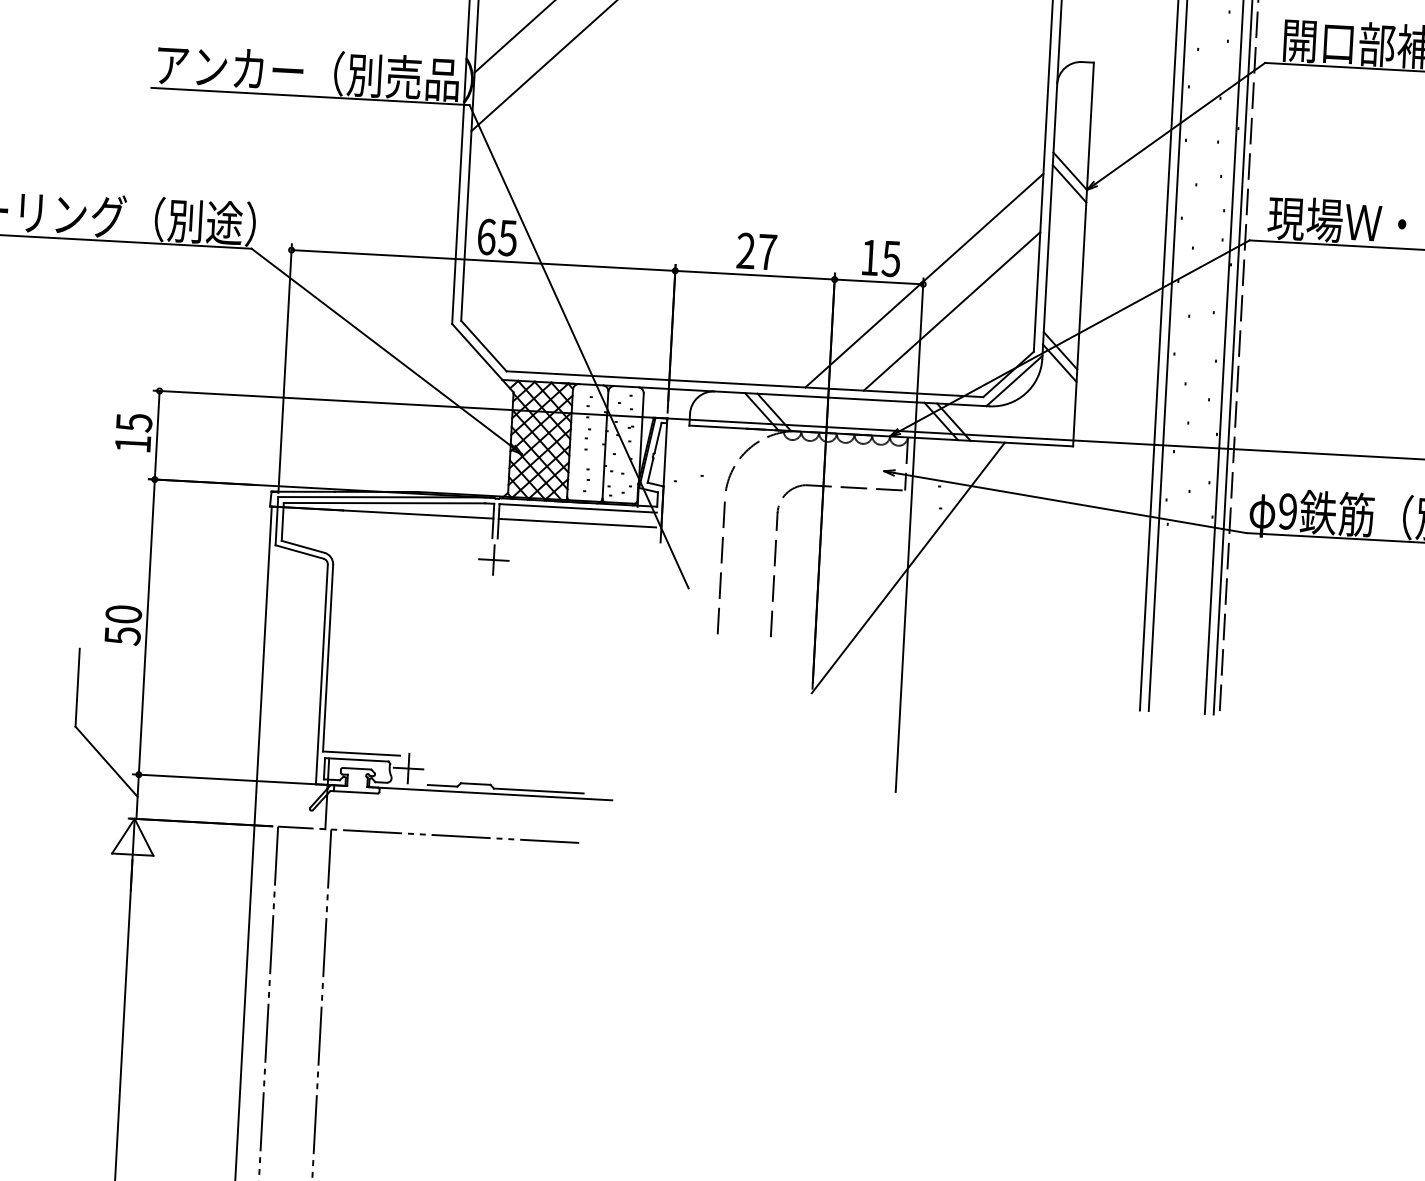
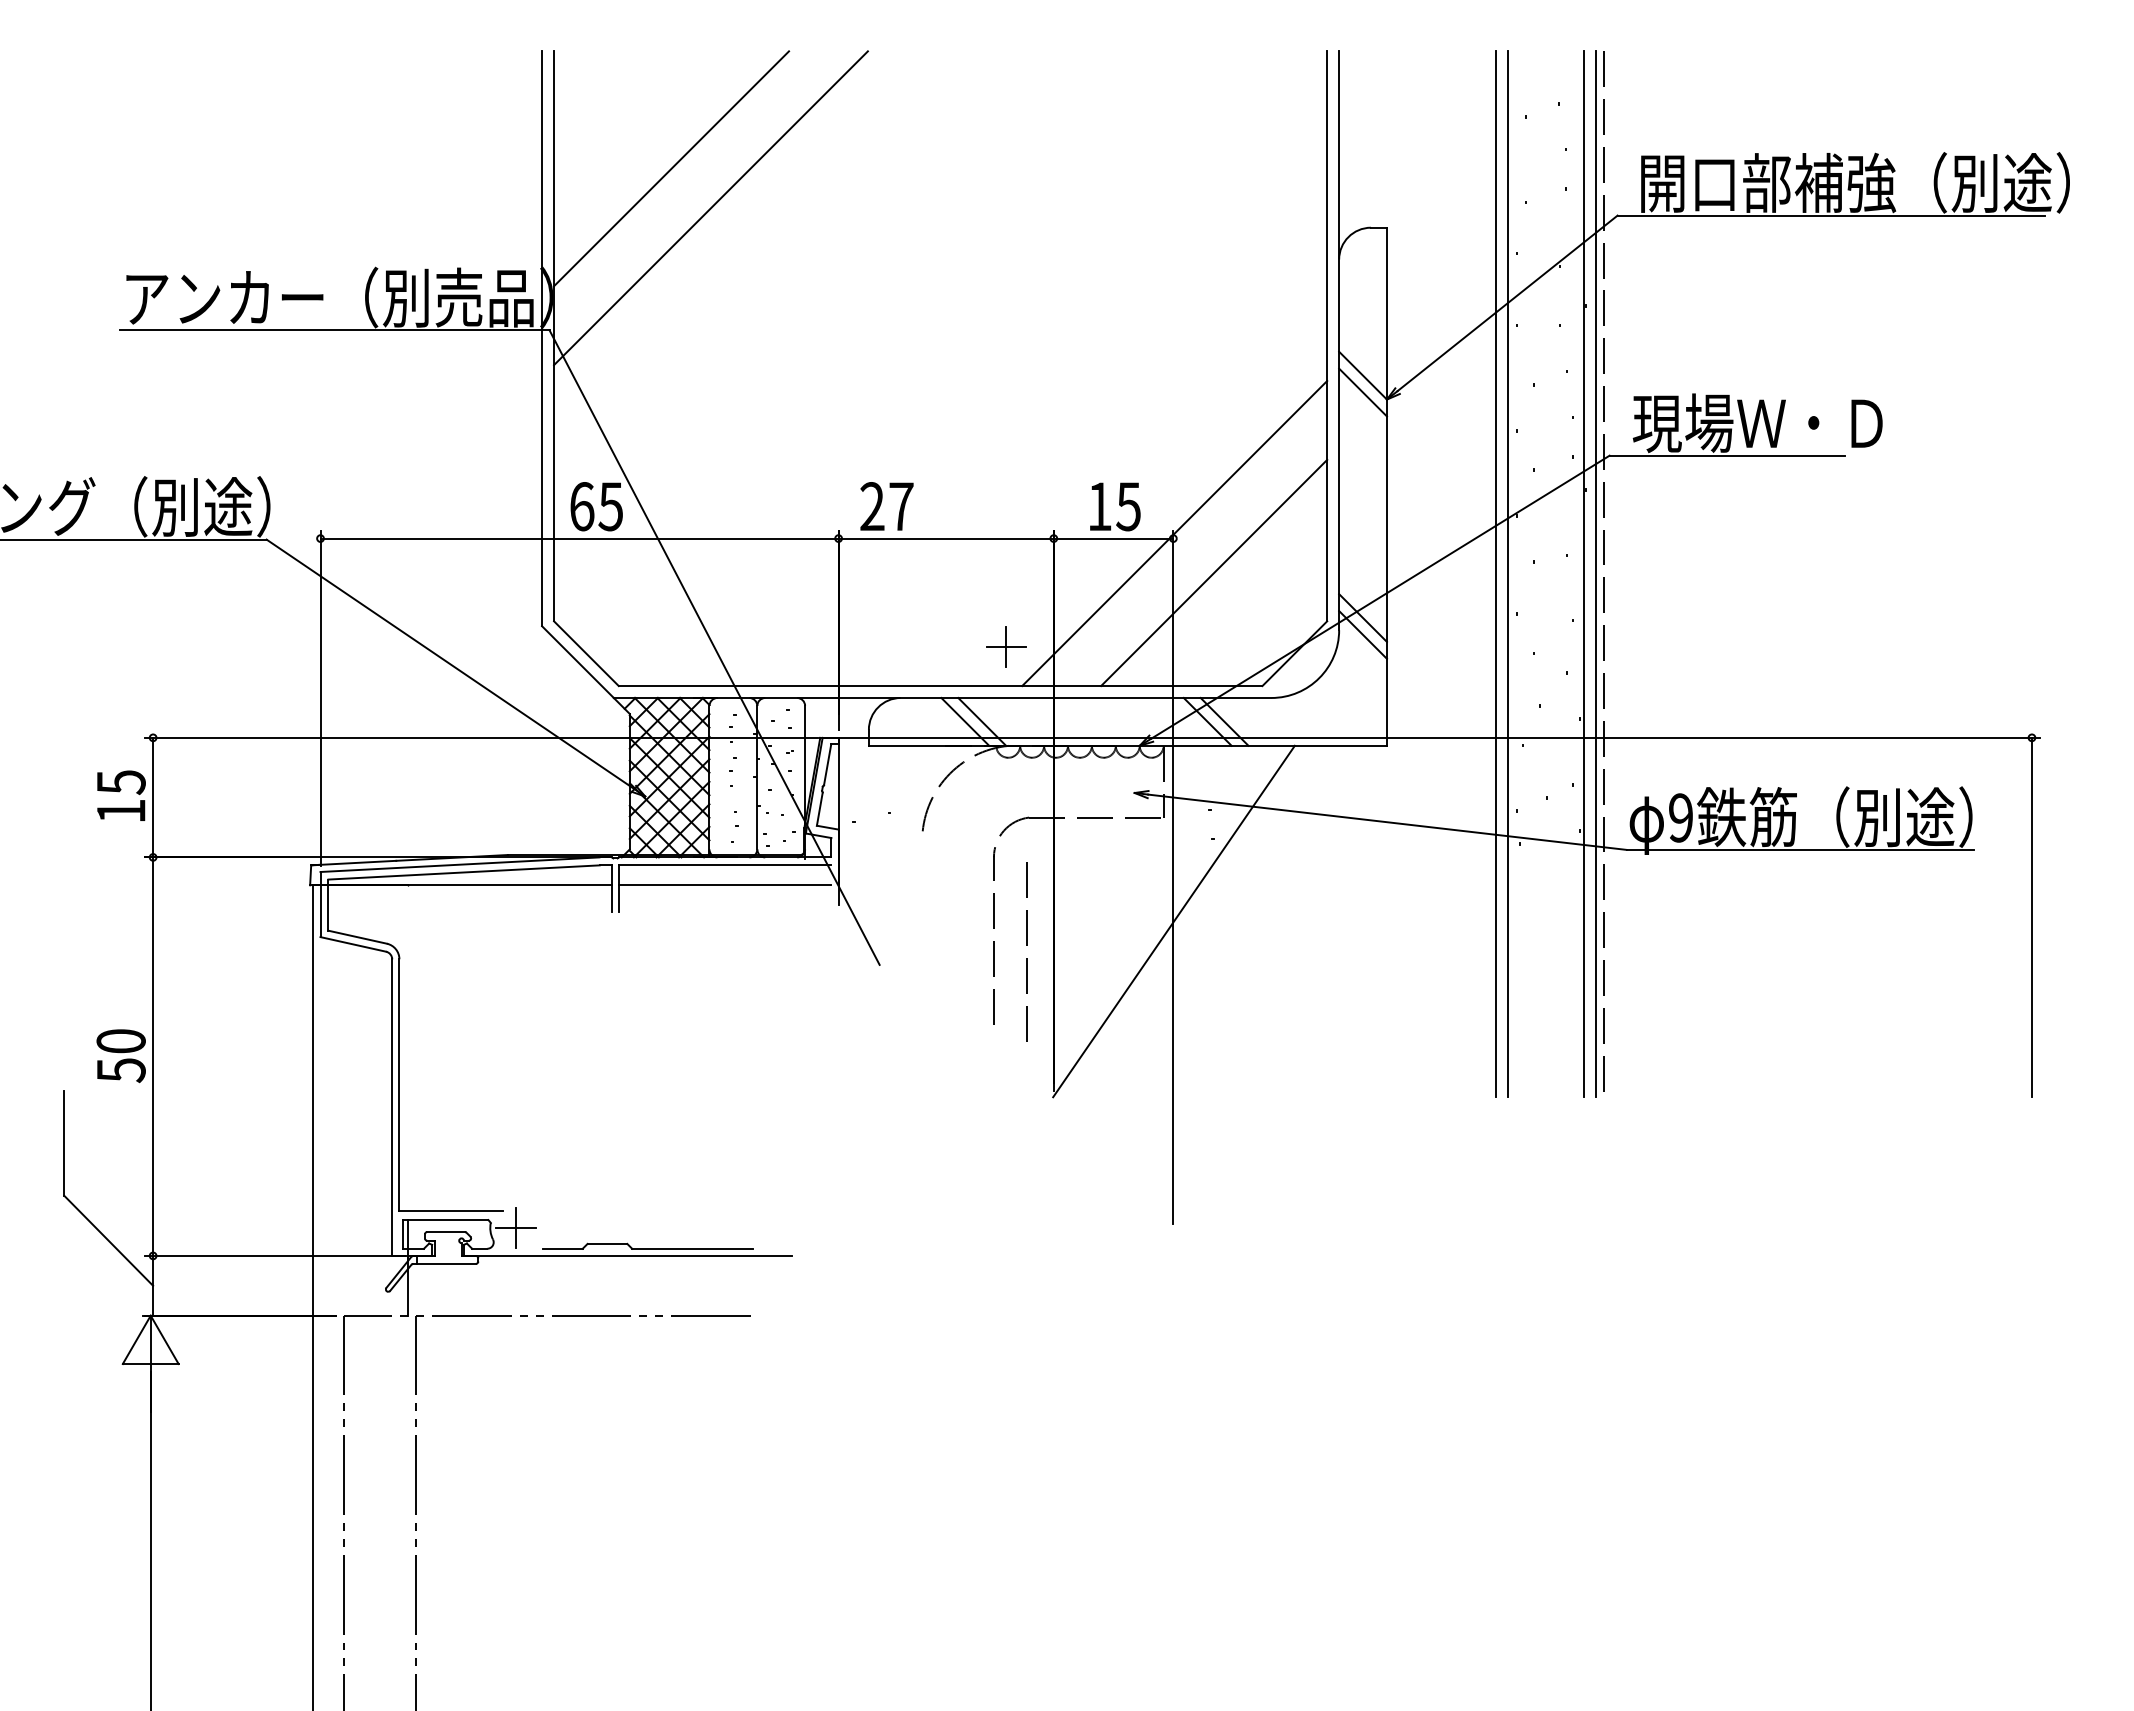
text: (756, 251) -> (886, 506), moved
line: (1014, 381) -> (1303, 662), removed
part: (493, 559) -> (1006, 646), moved
line: (721, 563) -> (1026, 945), moved

